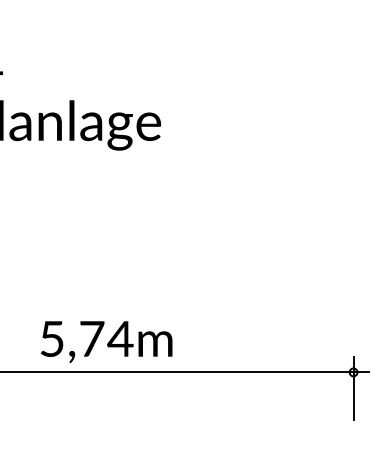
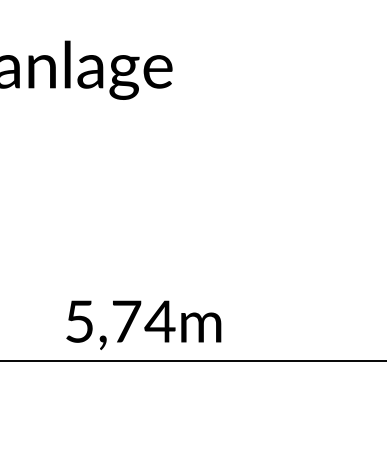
text: (106, 342) -> (143, 325), moved

